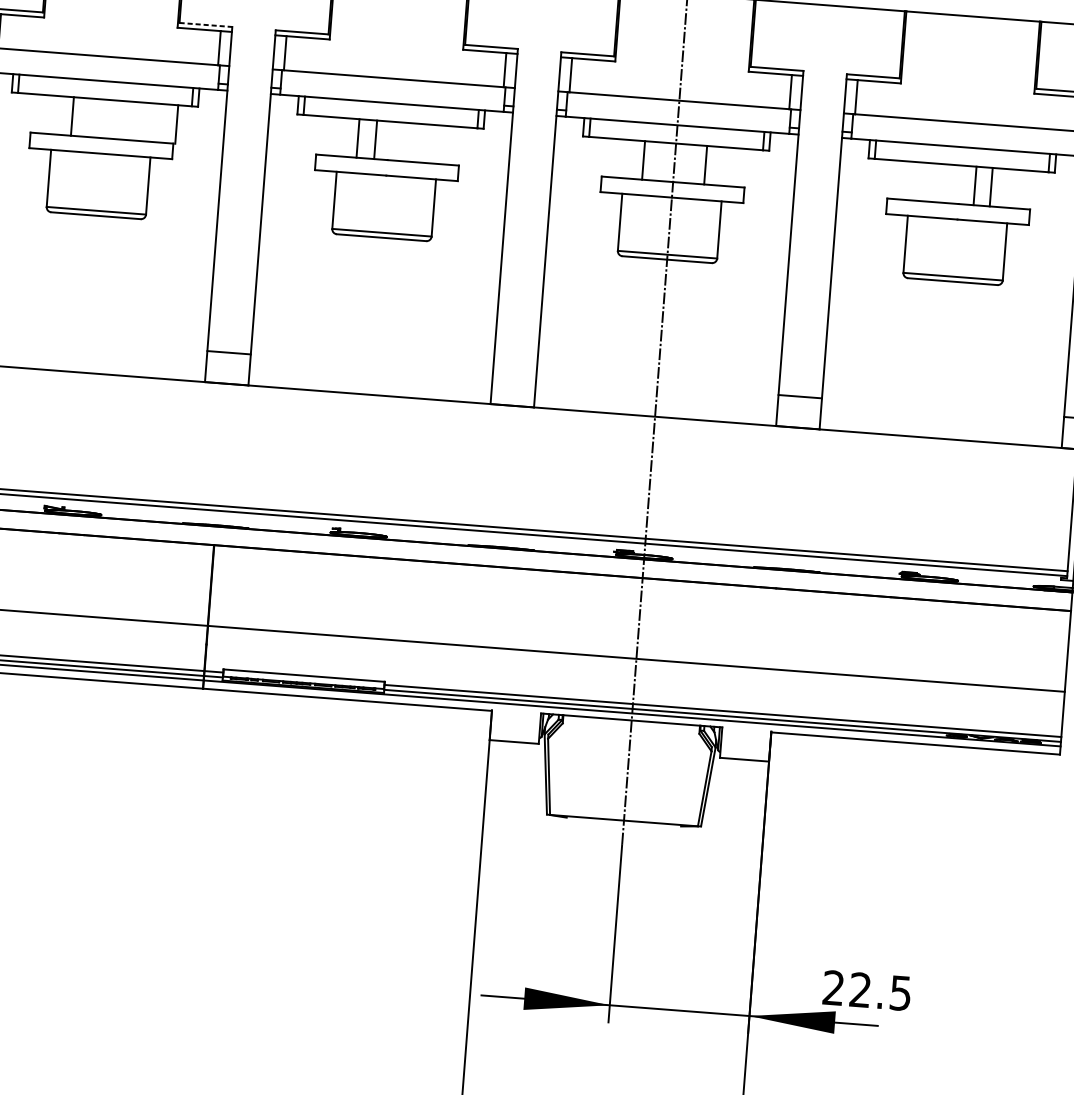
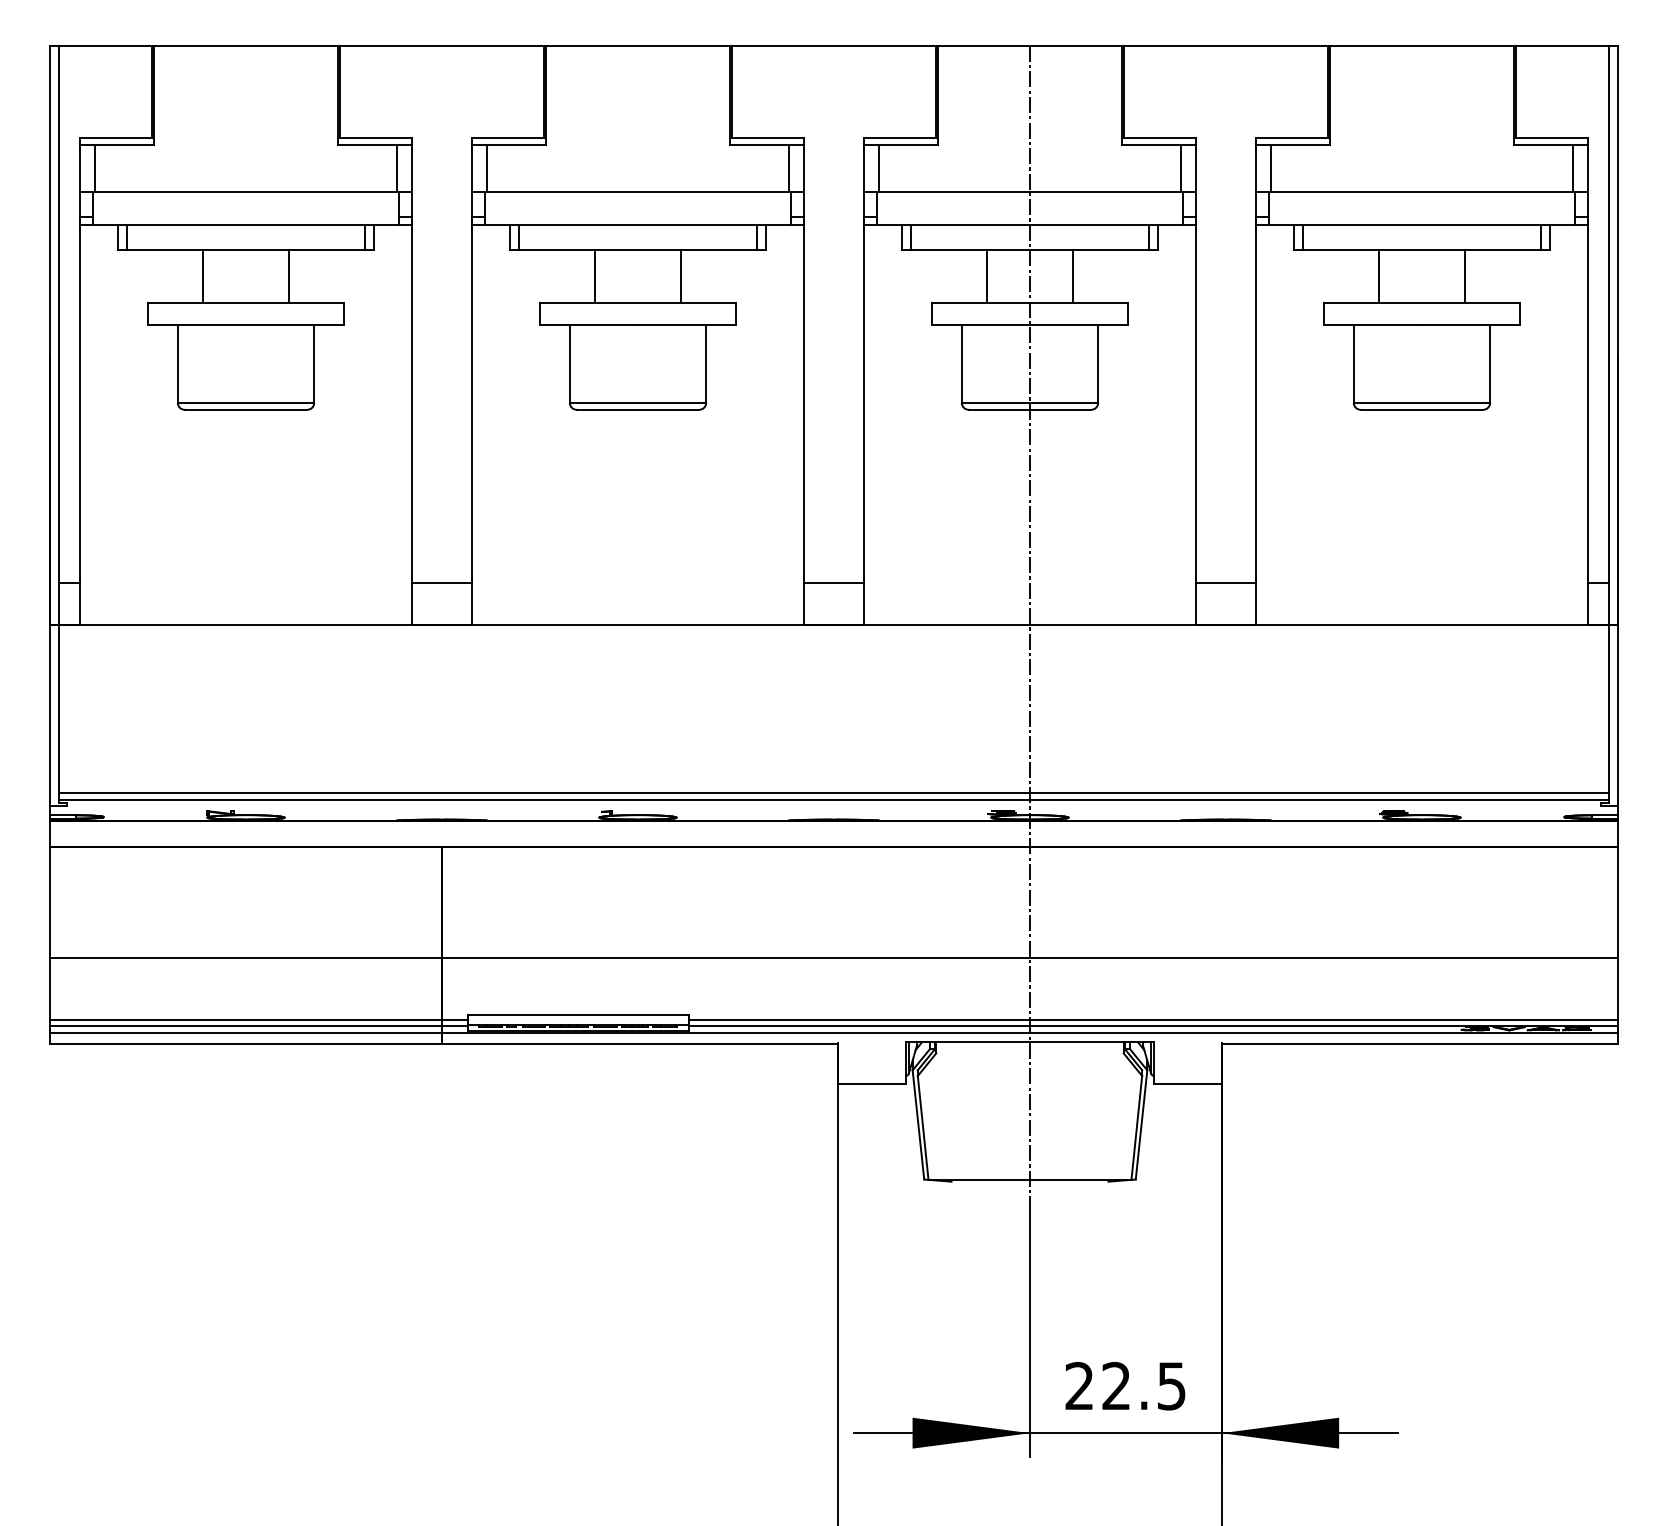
line: (206, 24) -> (376, 137), dashed -> solid
line: (176, 124) -> (288, 276), moved
line: (375, 139) -> (680, 276), moved
line: (975, 185) -> (1379, 276), moved
line: (514, 374) -> (833, 582), added
text: (867, 990) -> (1125, 1386), moved

